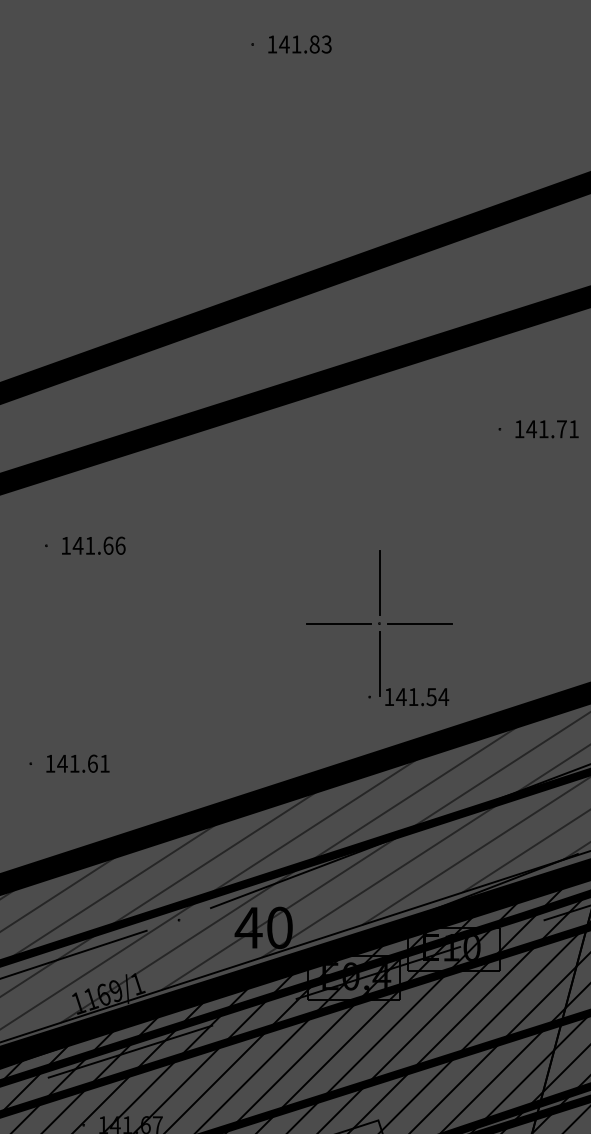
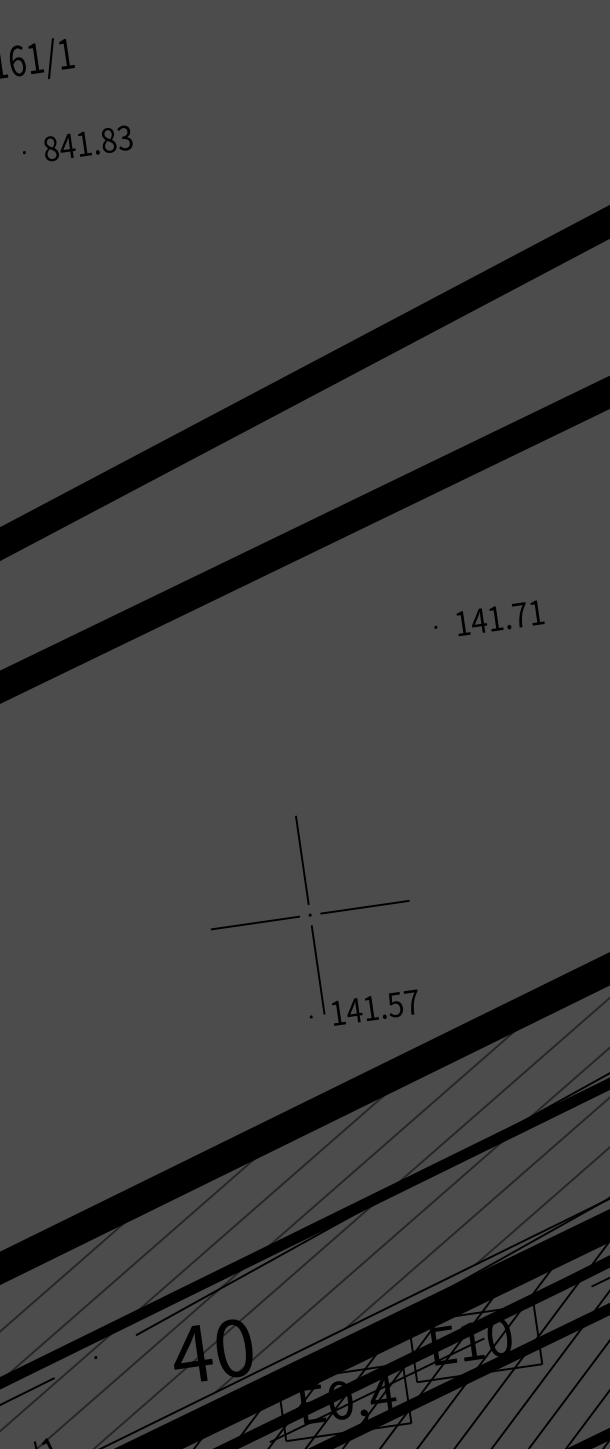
text: (272, 44) -> (51, 148), 141.83 -> 841.83
text: (443, 696) -> (411, 1001), 141.54 -> 141.57

